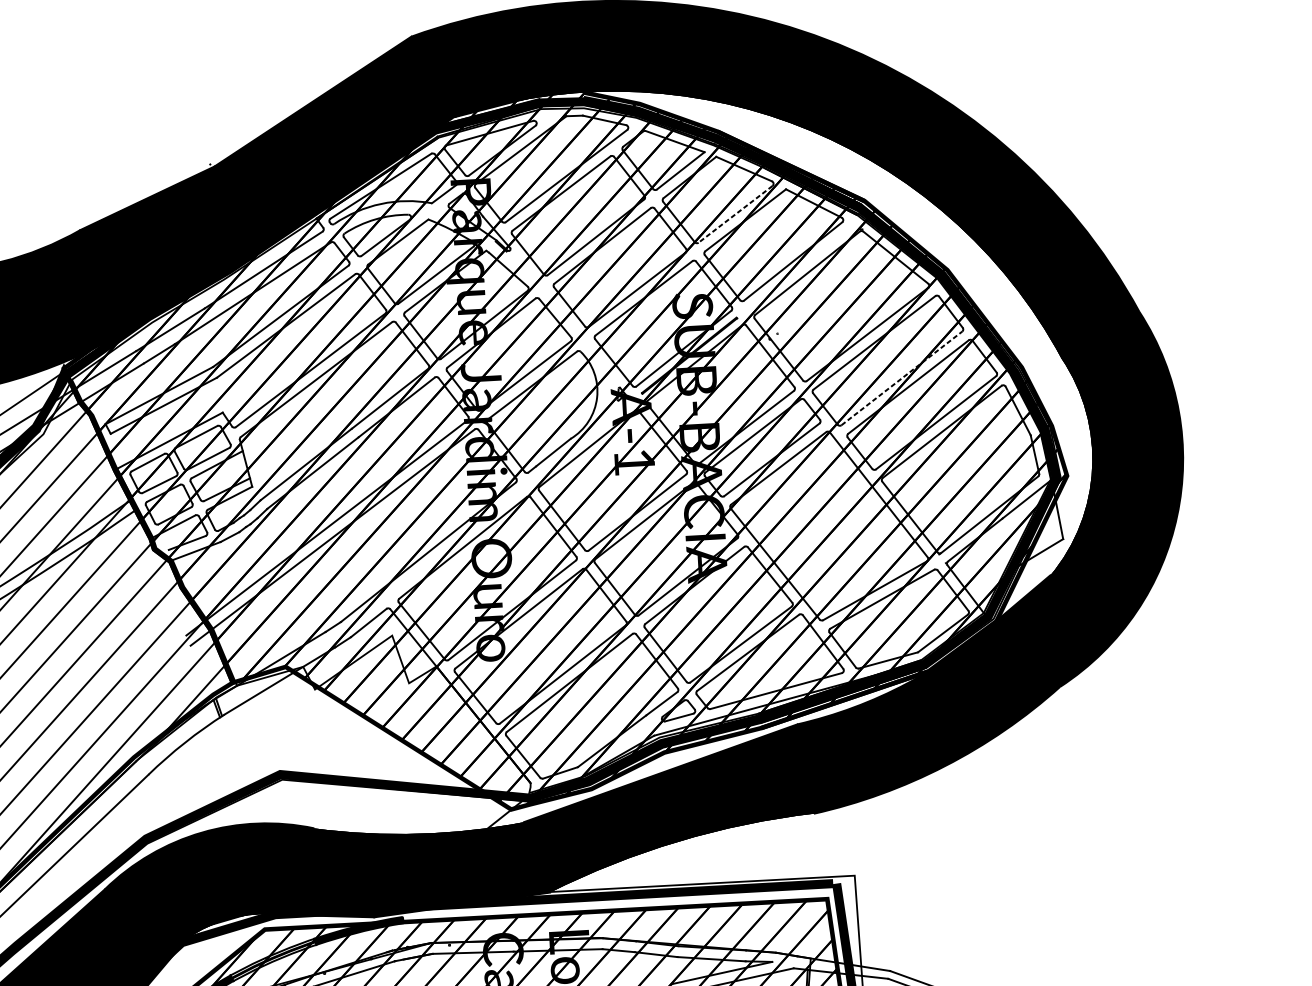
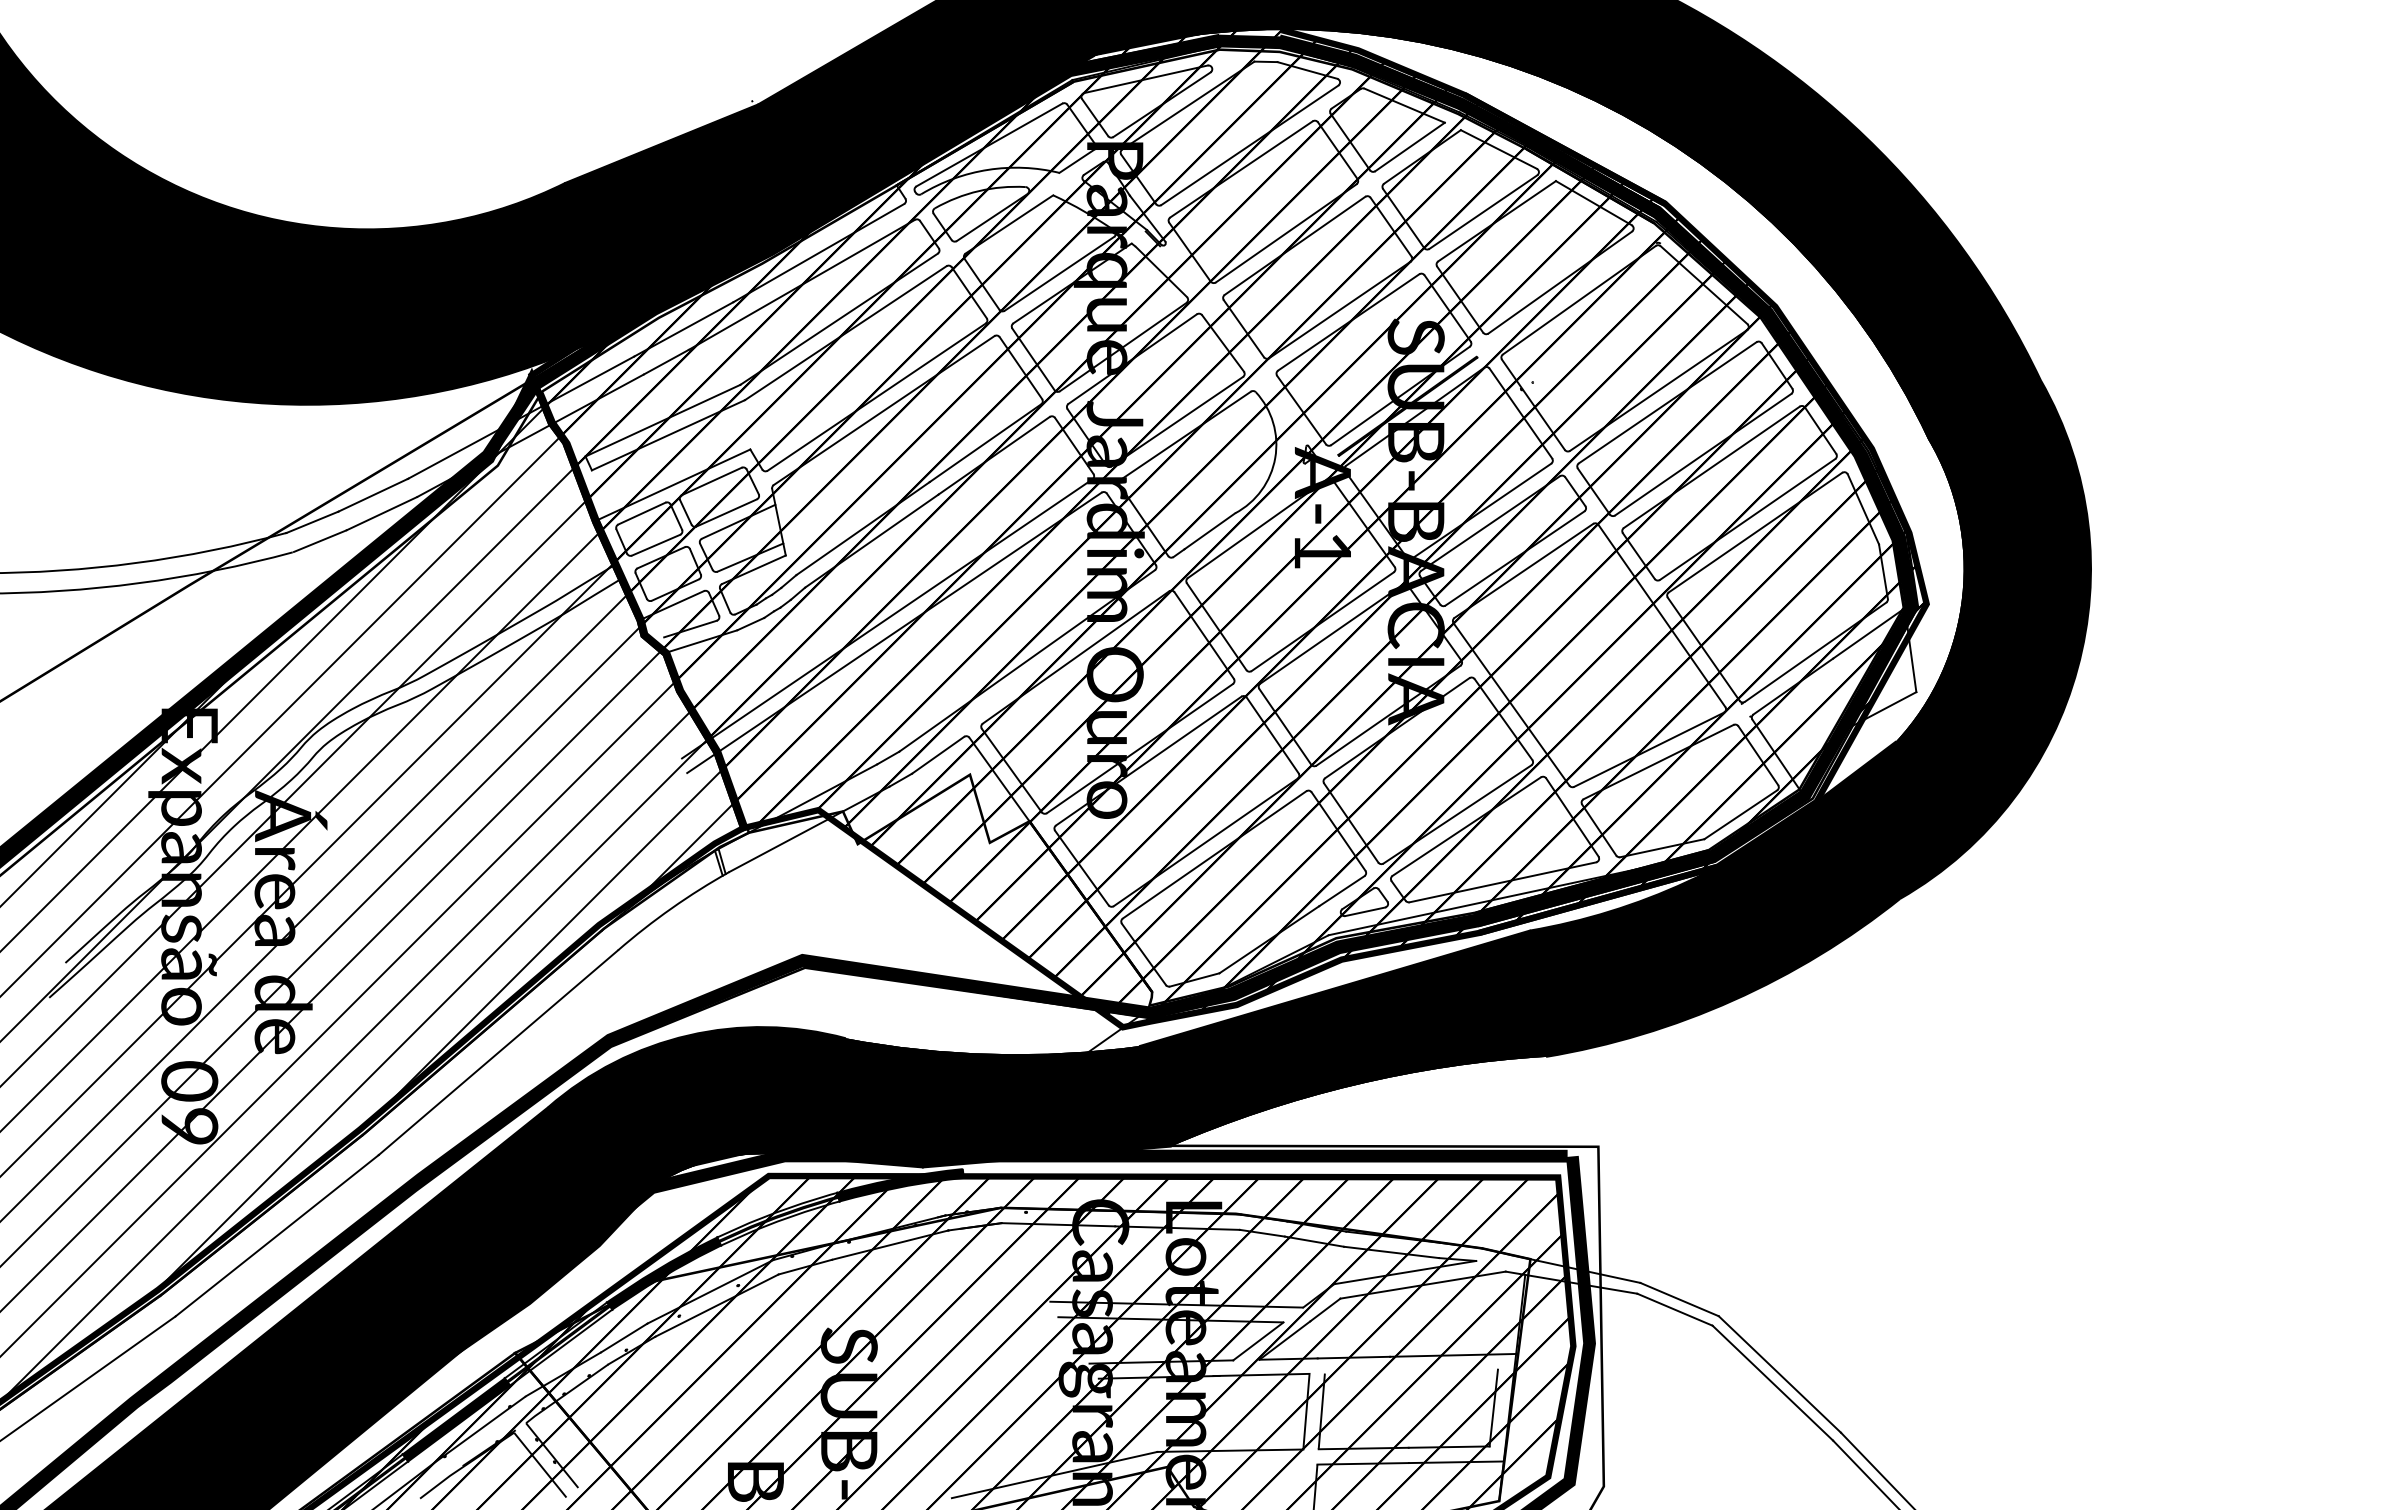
line: (734, 214) -> (1482, 212), dashed -> solid
line: (902, 378) -> (1703, 454), dashed -> solid

